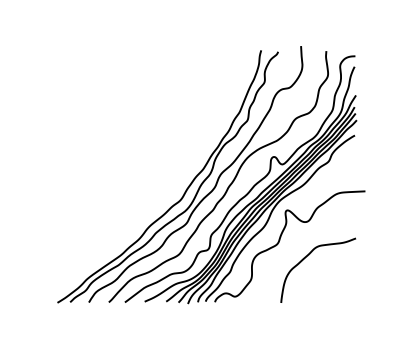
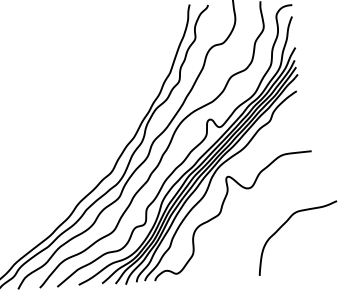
curve: (309, 255) -> (287, 222), moved

